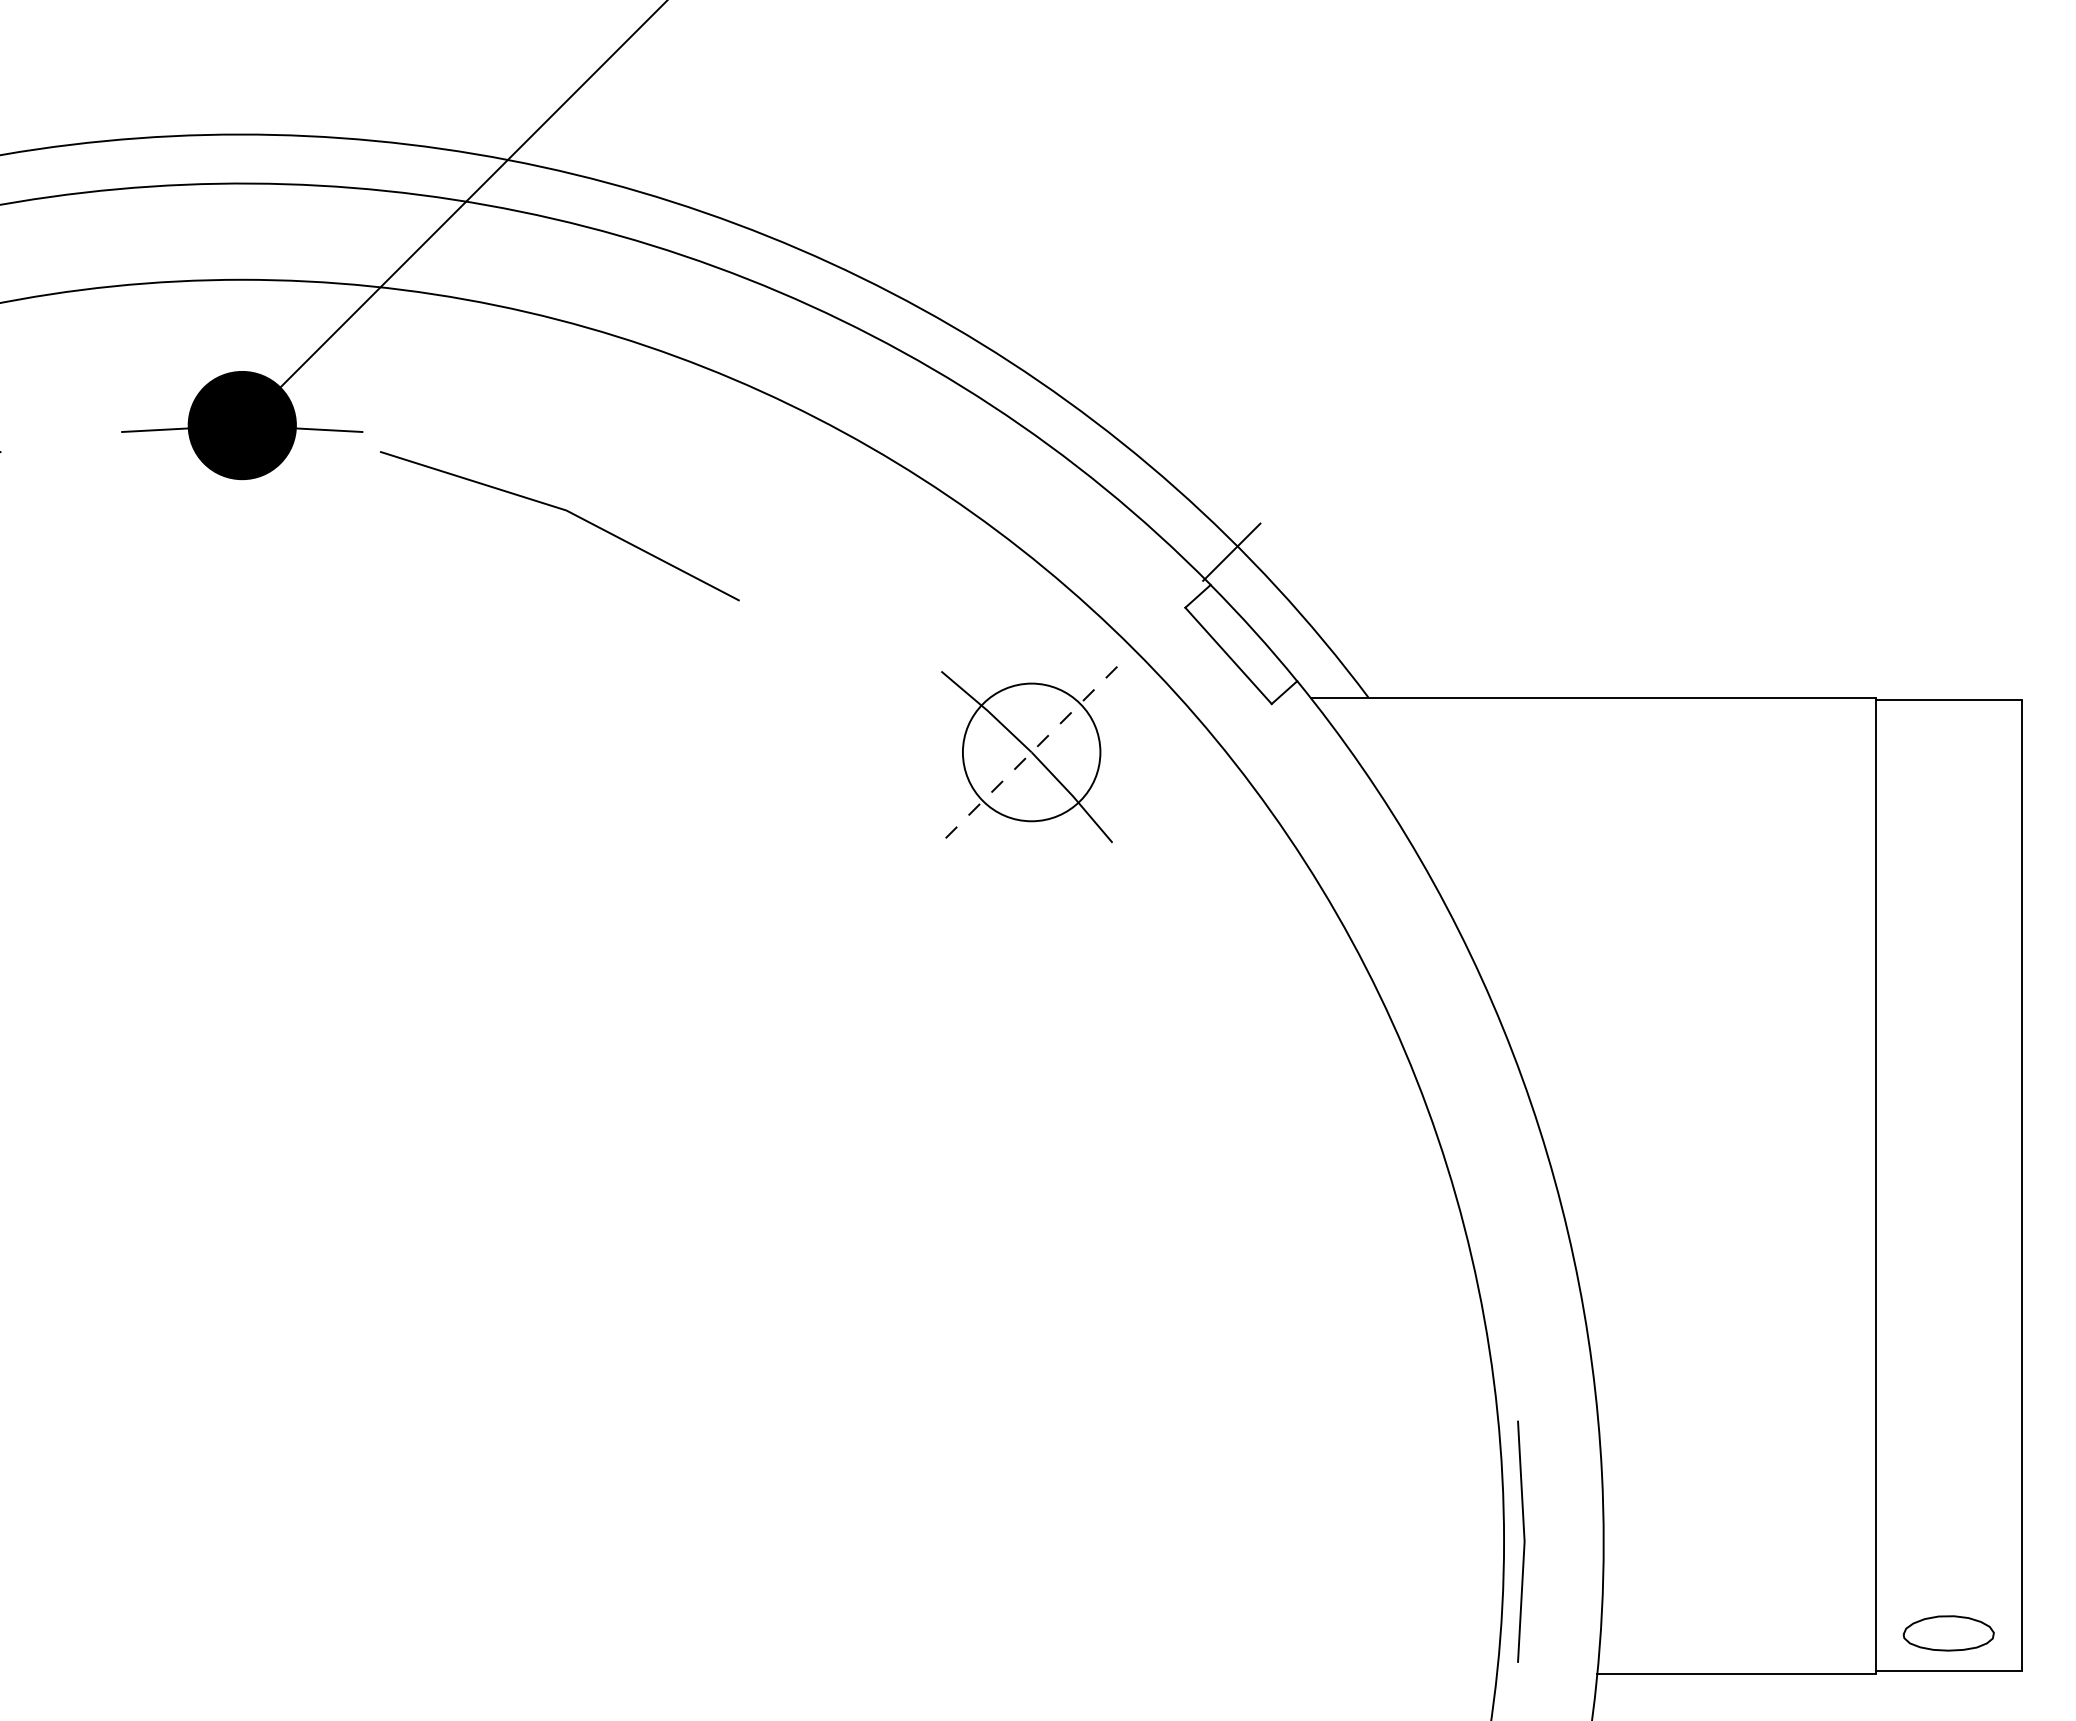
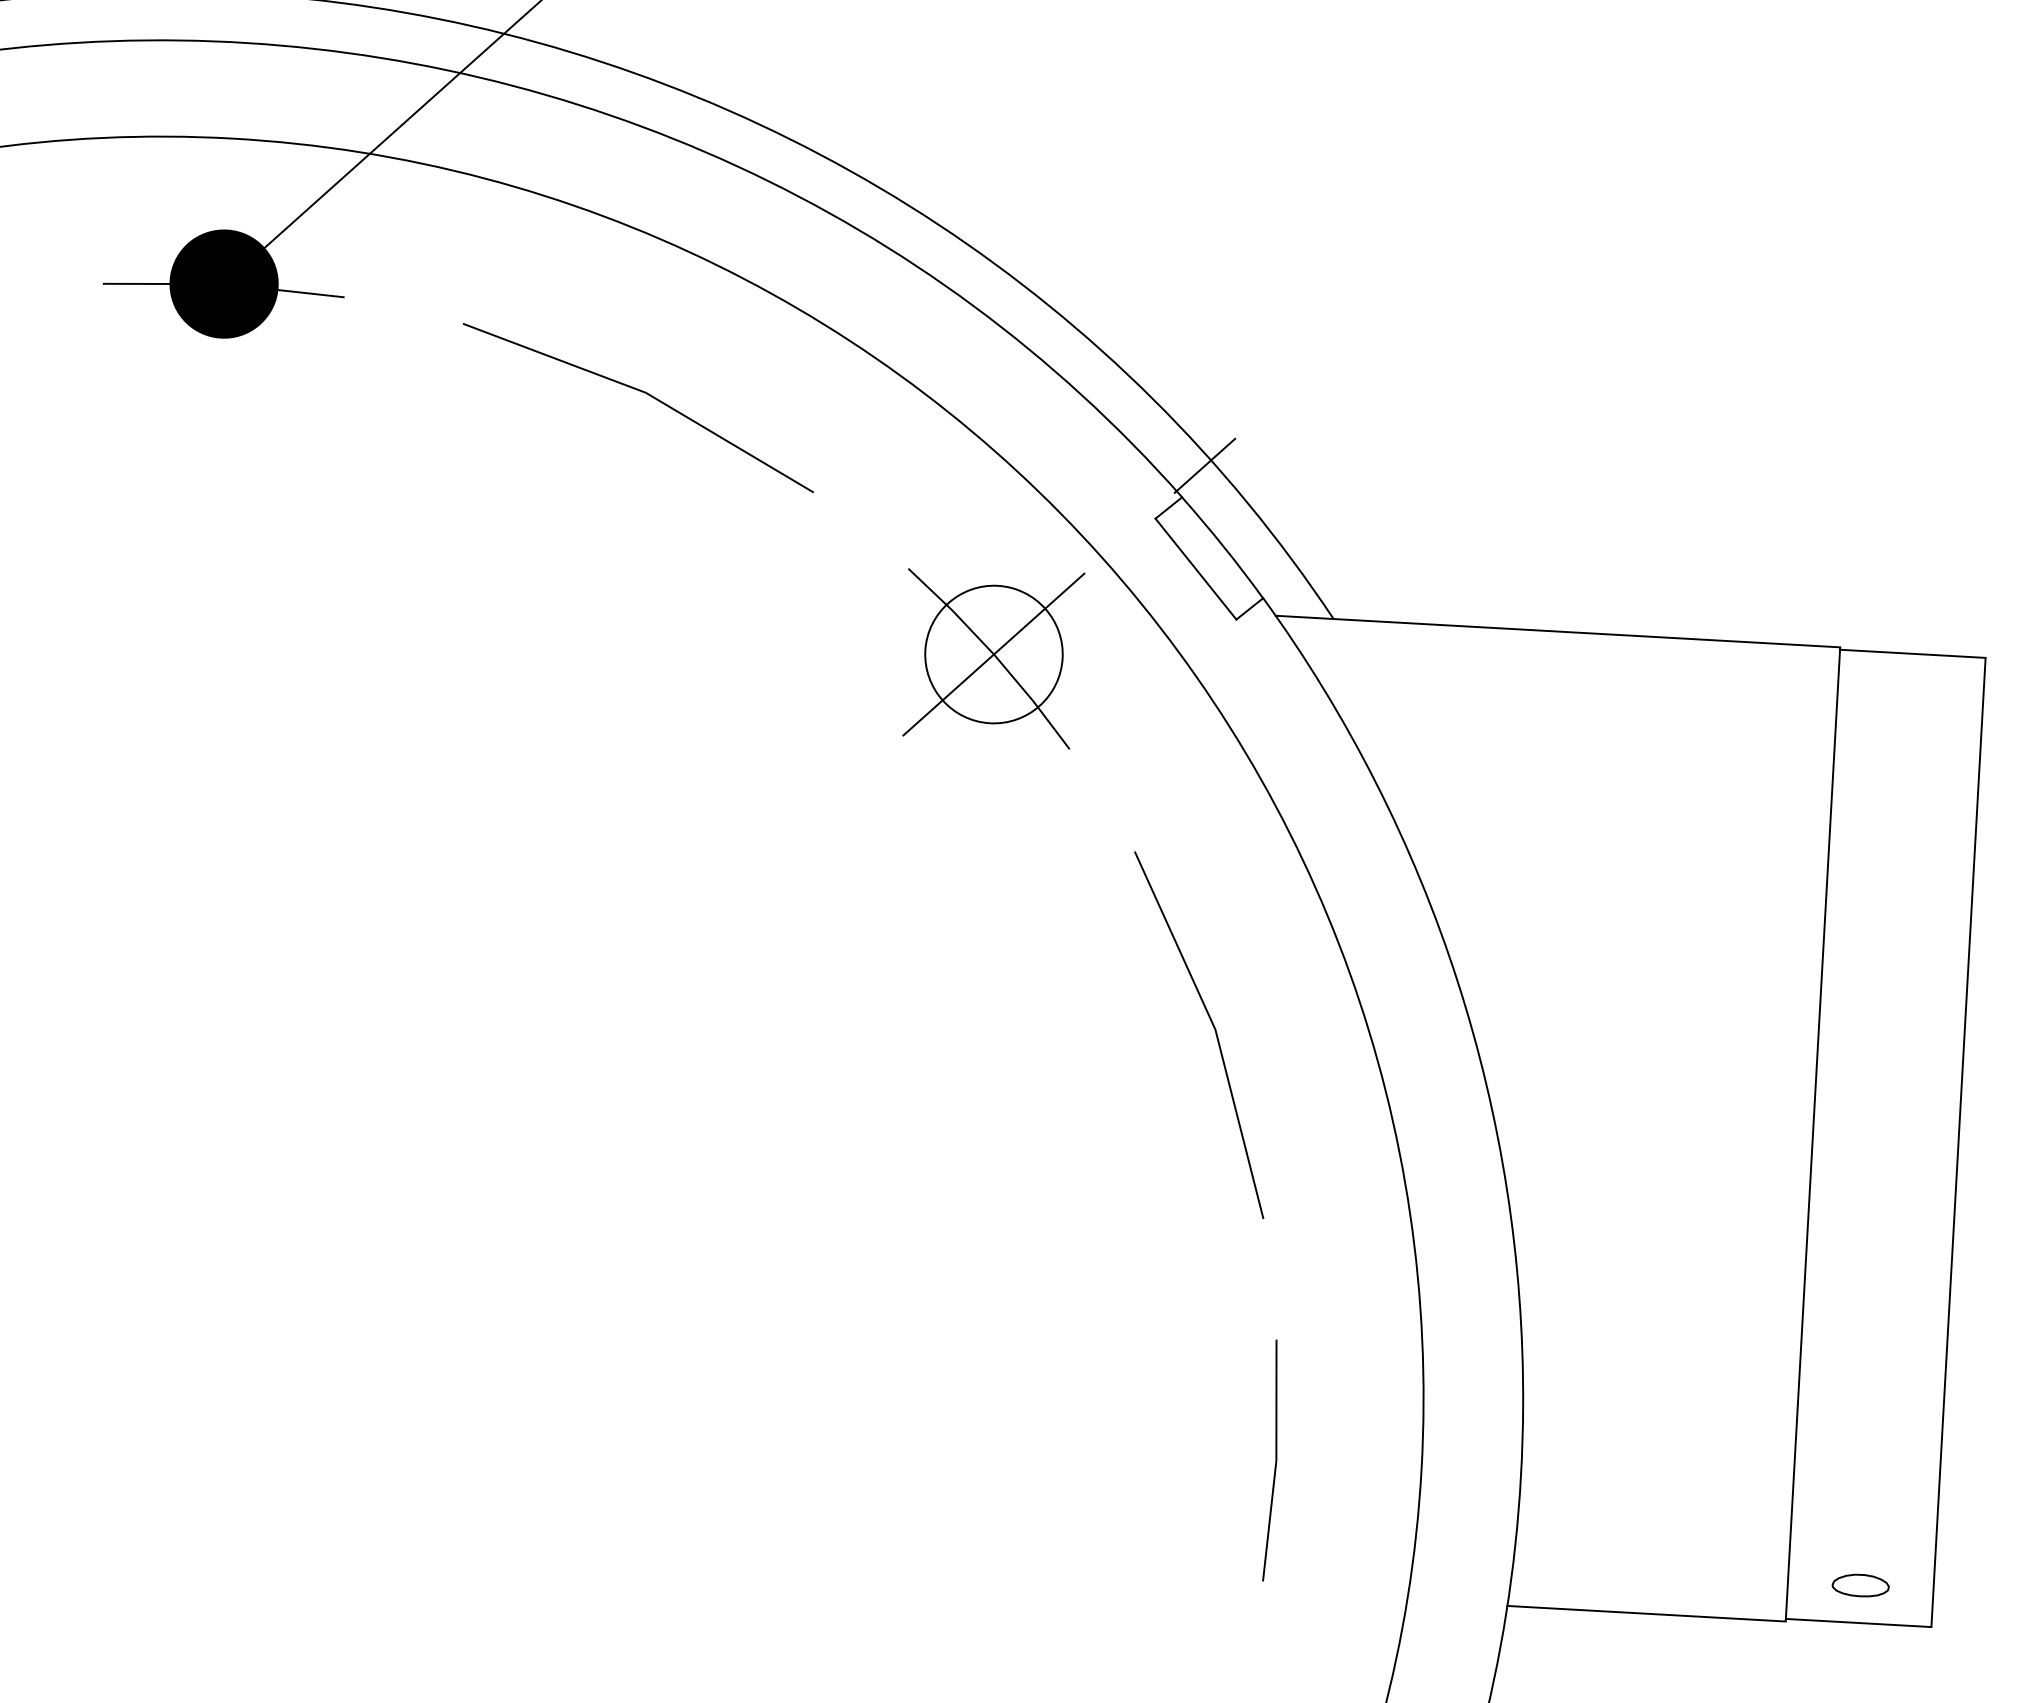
line: (567, 512) -> (646, 394), moved
line: (1031, 752) -> (993, 654), dashed -> solid
line: (1271, 1112) -> (1213, 1027), added
line: (1523, 1541) -> (1275, 1460), moved
part: (1949, 1633) -> (1861, 1585), size x0.62

